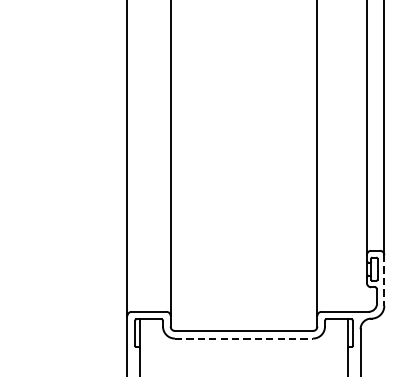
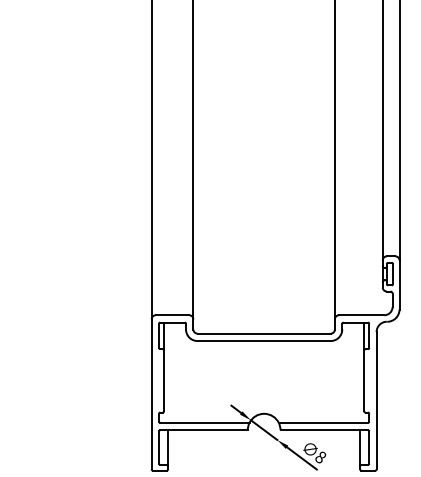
line: (384, 279) -> (399, 284), dashed -> solid
line: (244, 339) -> (264, 341), dashed -> solid

